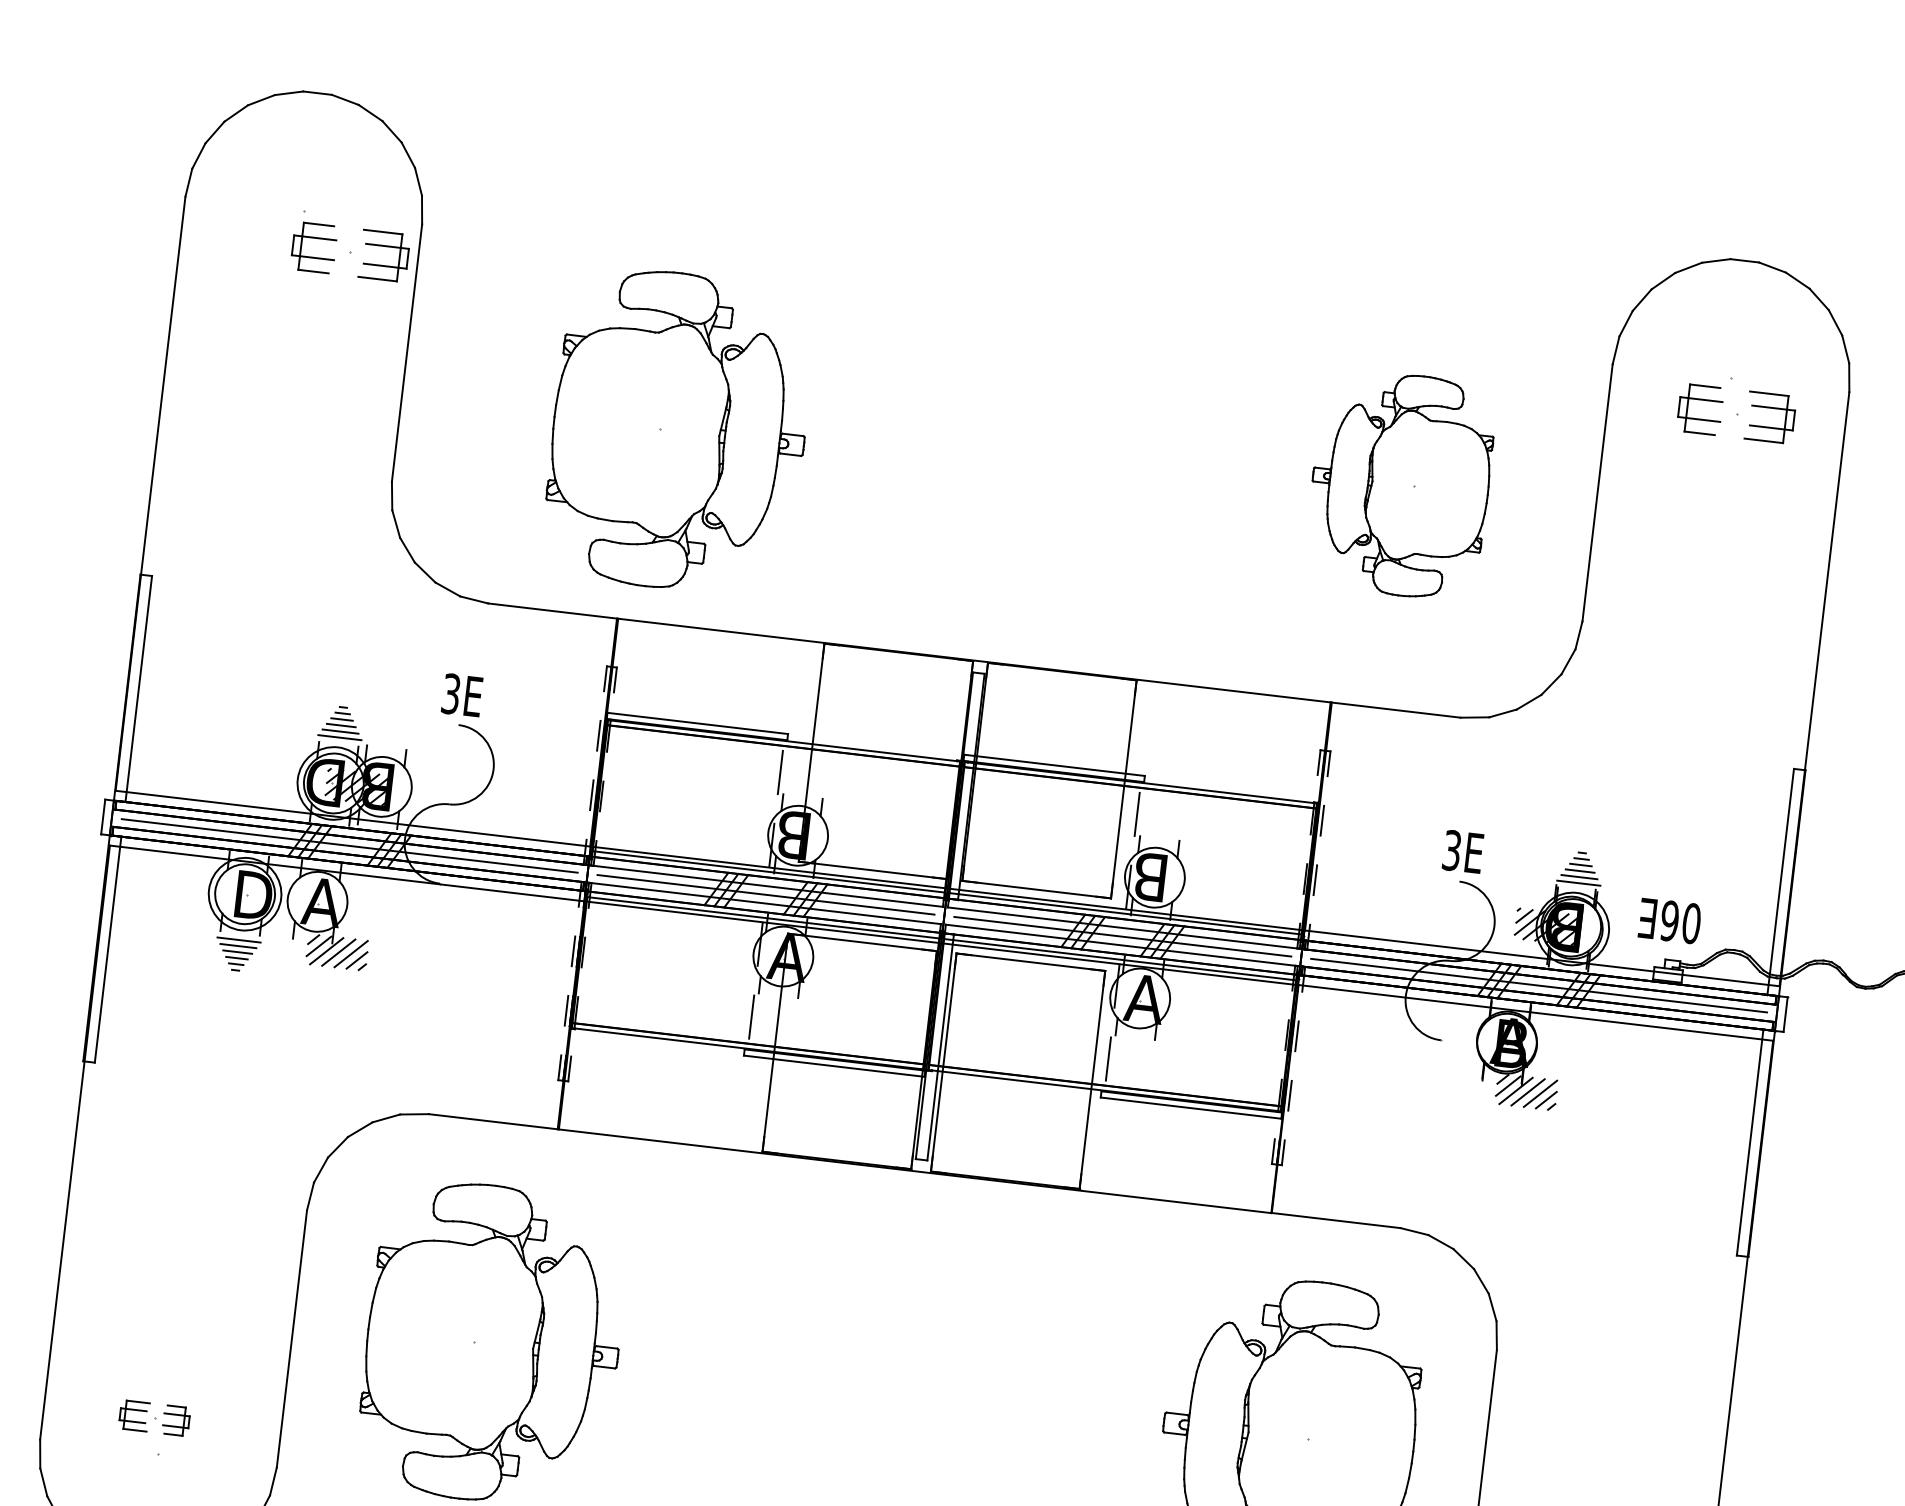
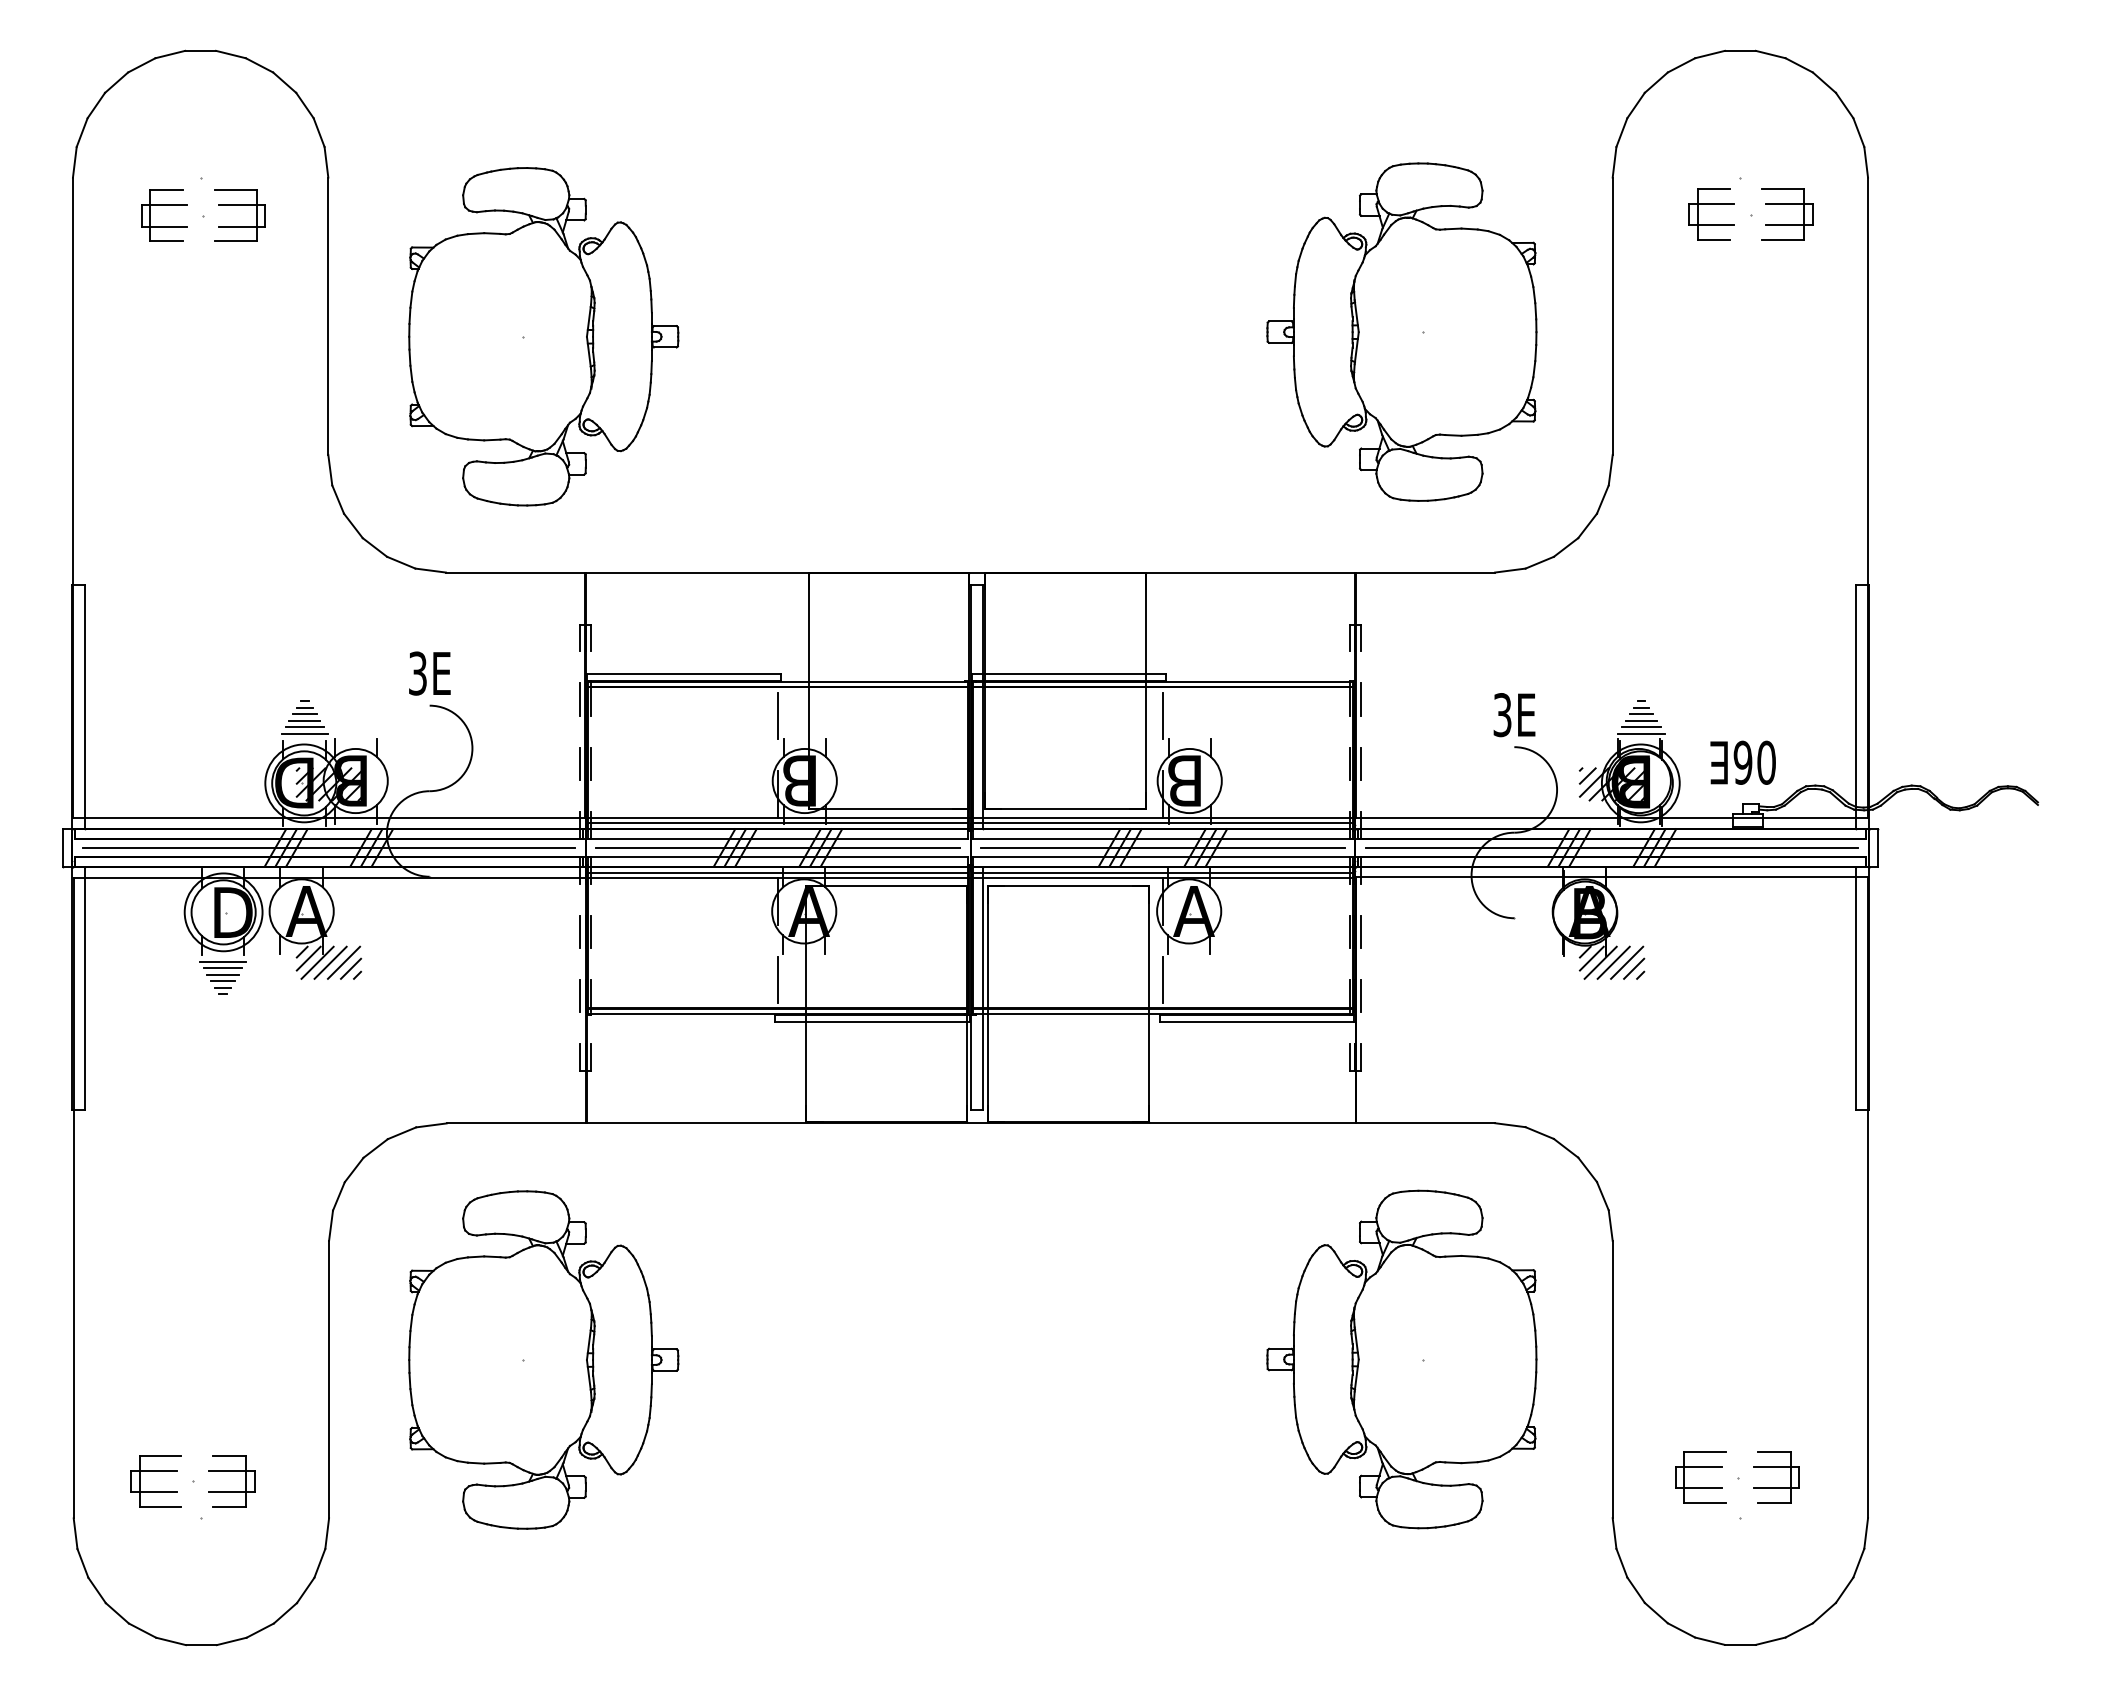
part: (350, 251) -> (203, 215), moved
part: (679, 431) -> (543, 336), moved
part: (1400, 484) -> (1401, 331), size x1.43
part: (154, 1418) -> (192, 1481), size x1.67

